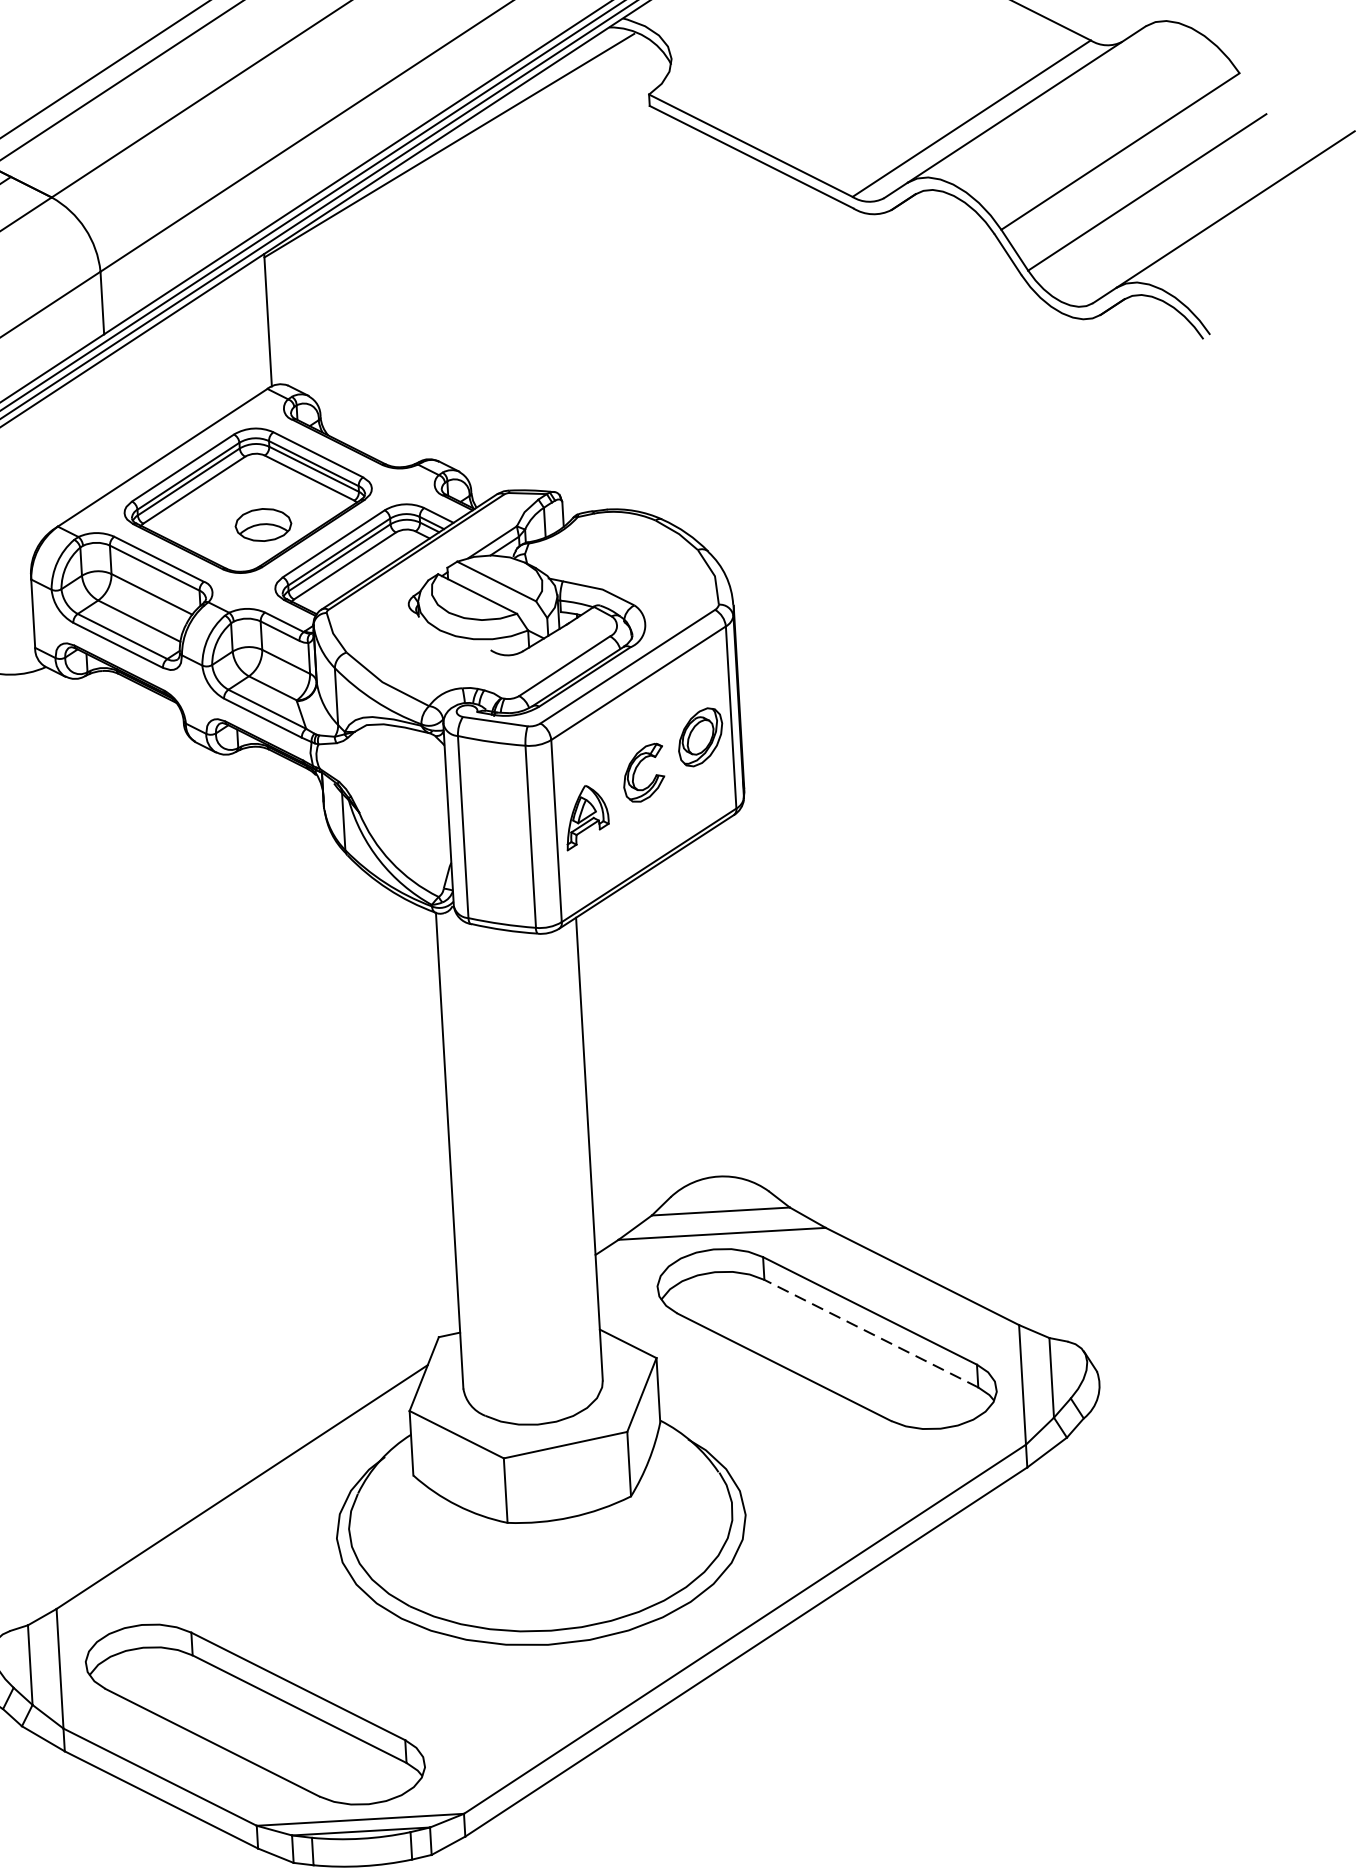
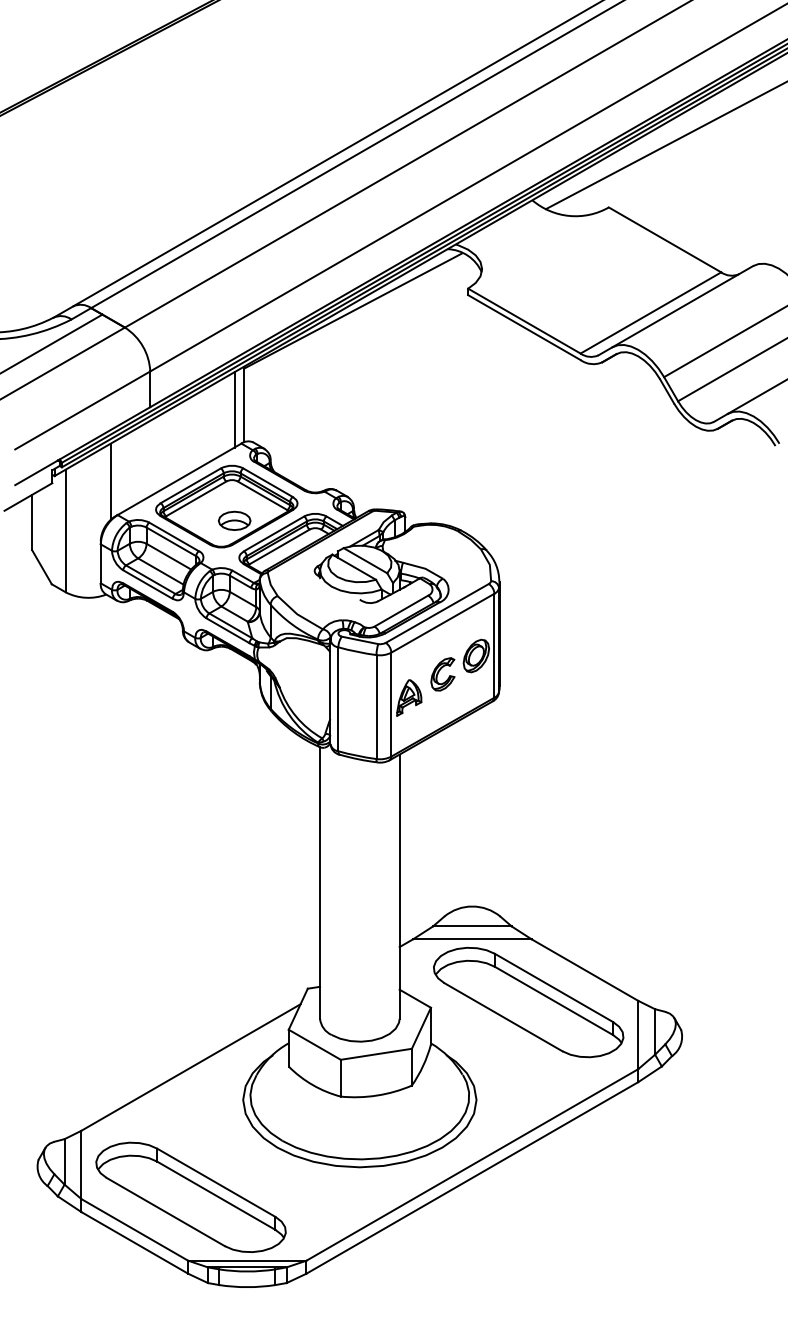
line: (251, 329) -> (234, 409), added
line: (41, 468) -> (110, 481), added
line: (870, 1332) -> (553, 1000), dashed -> solid

